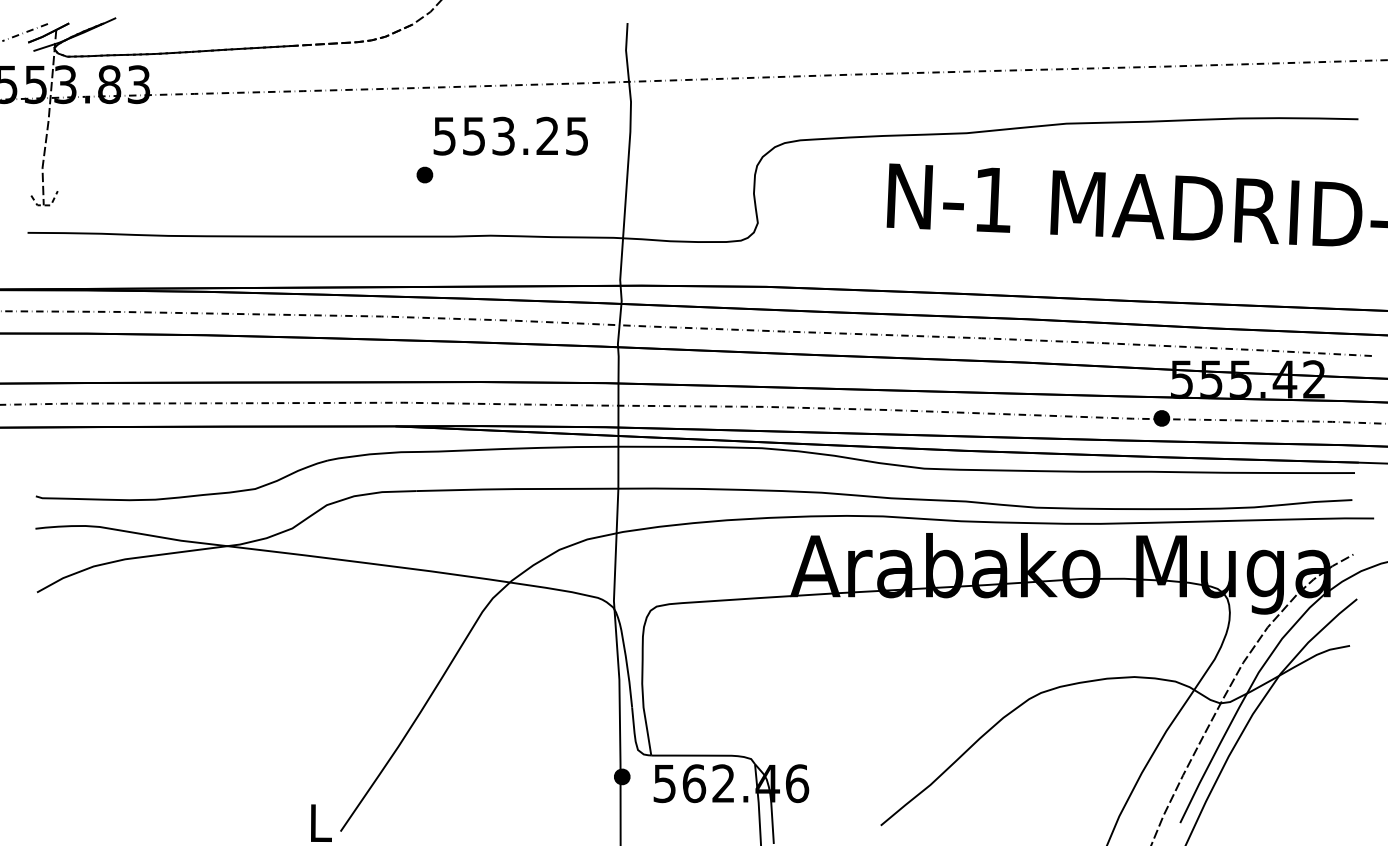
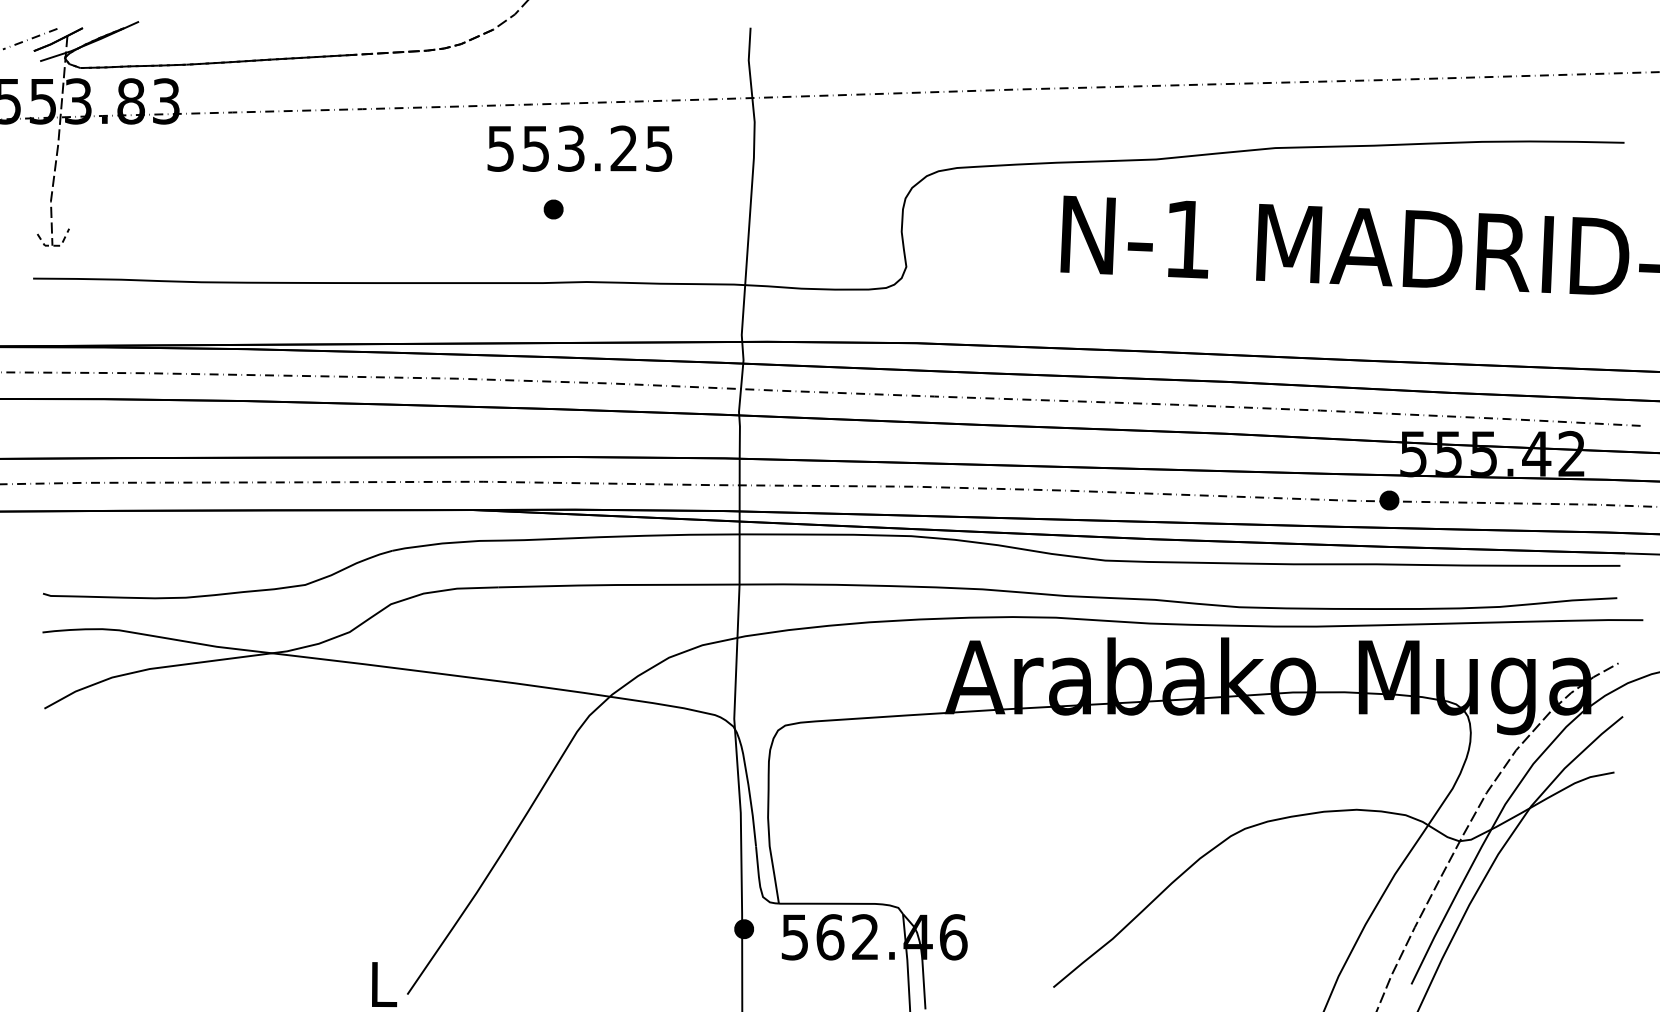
text: (510, 135) -> (579, 147), moved
part: (424, 174) -> (553, 208), moved

